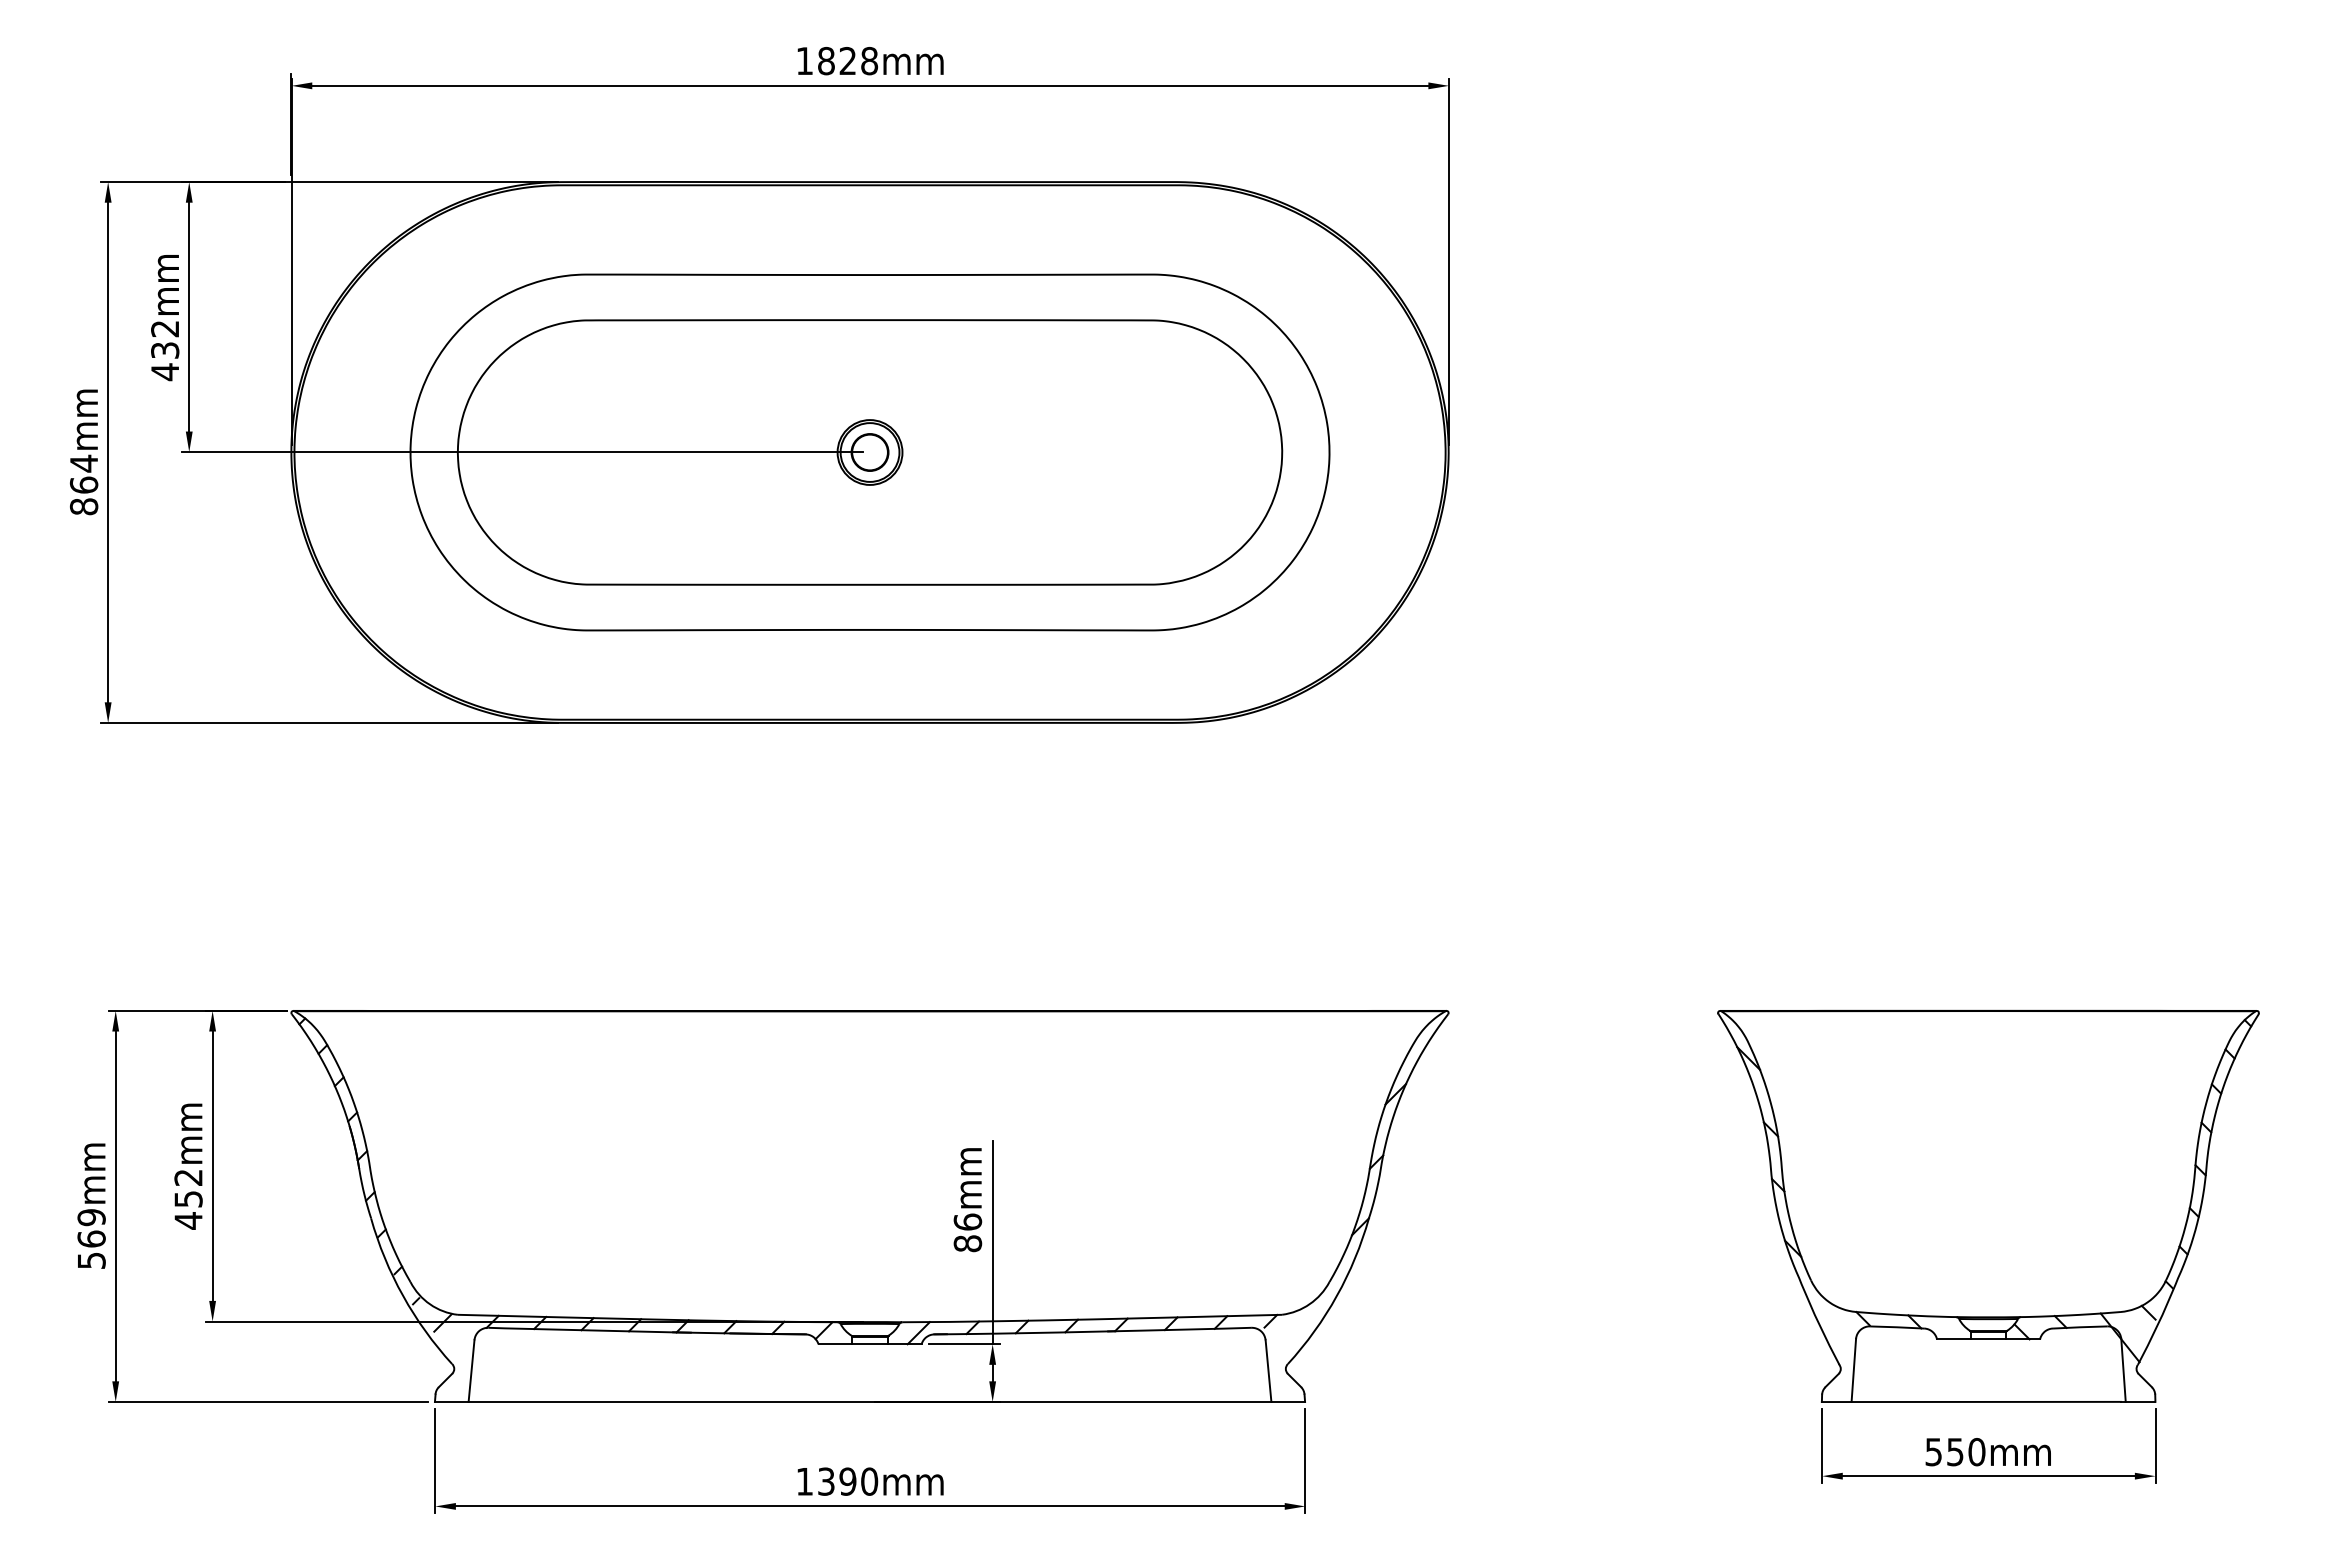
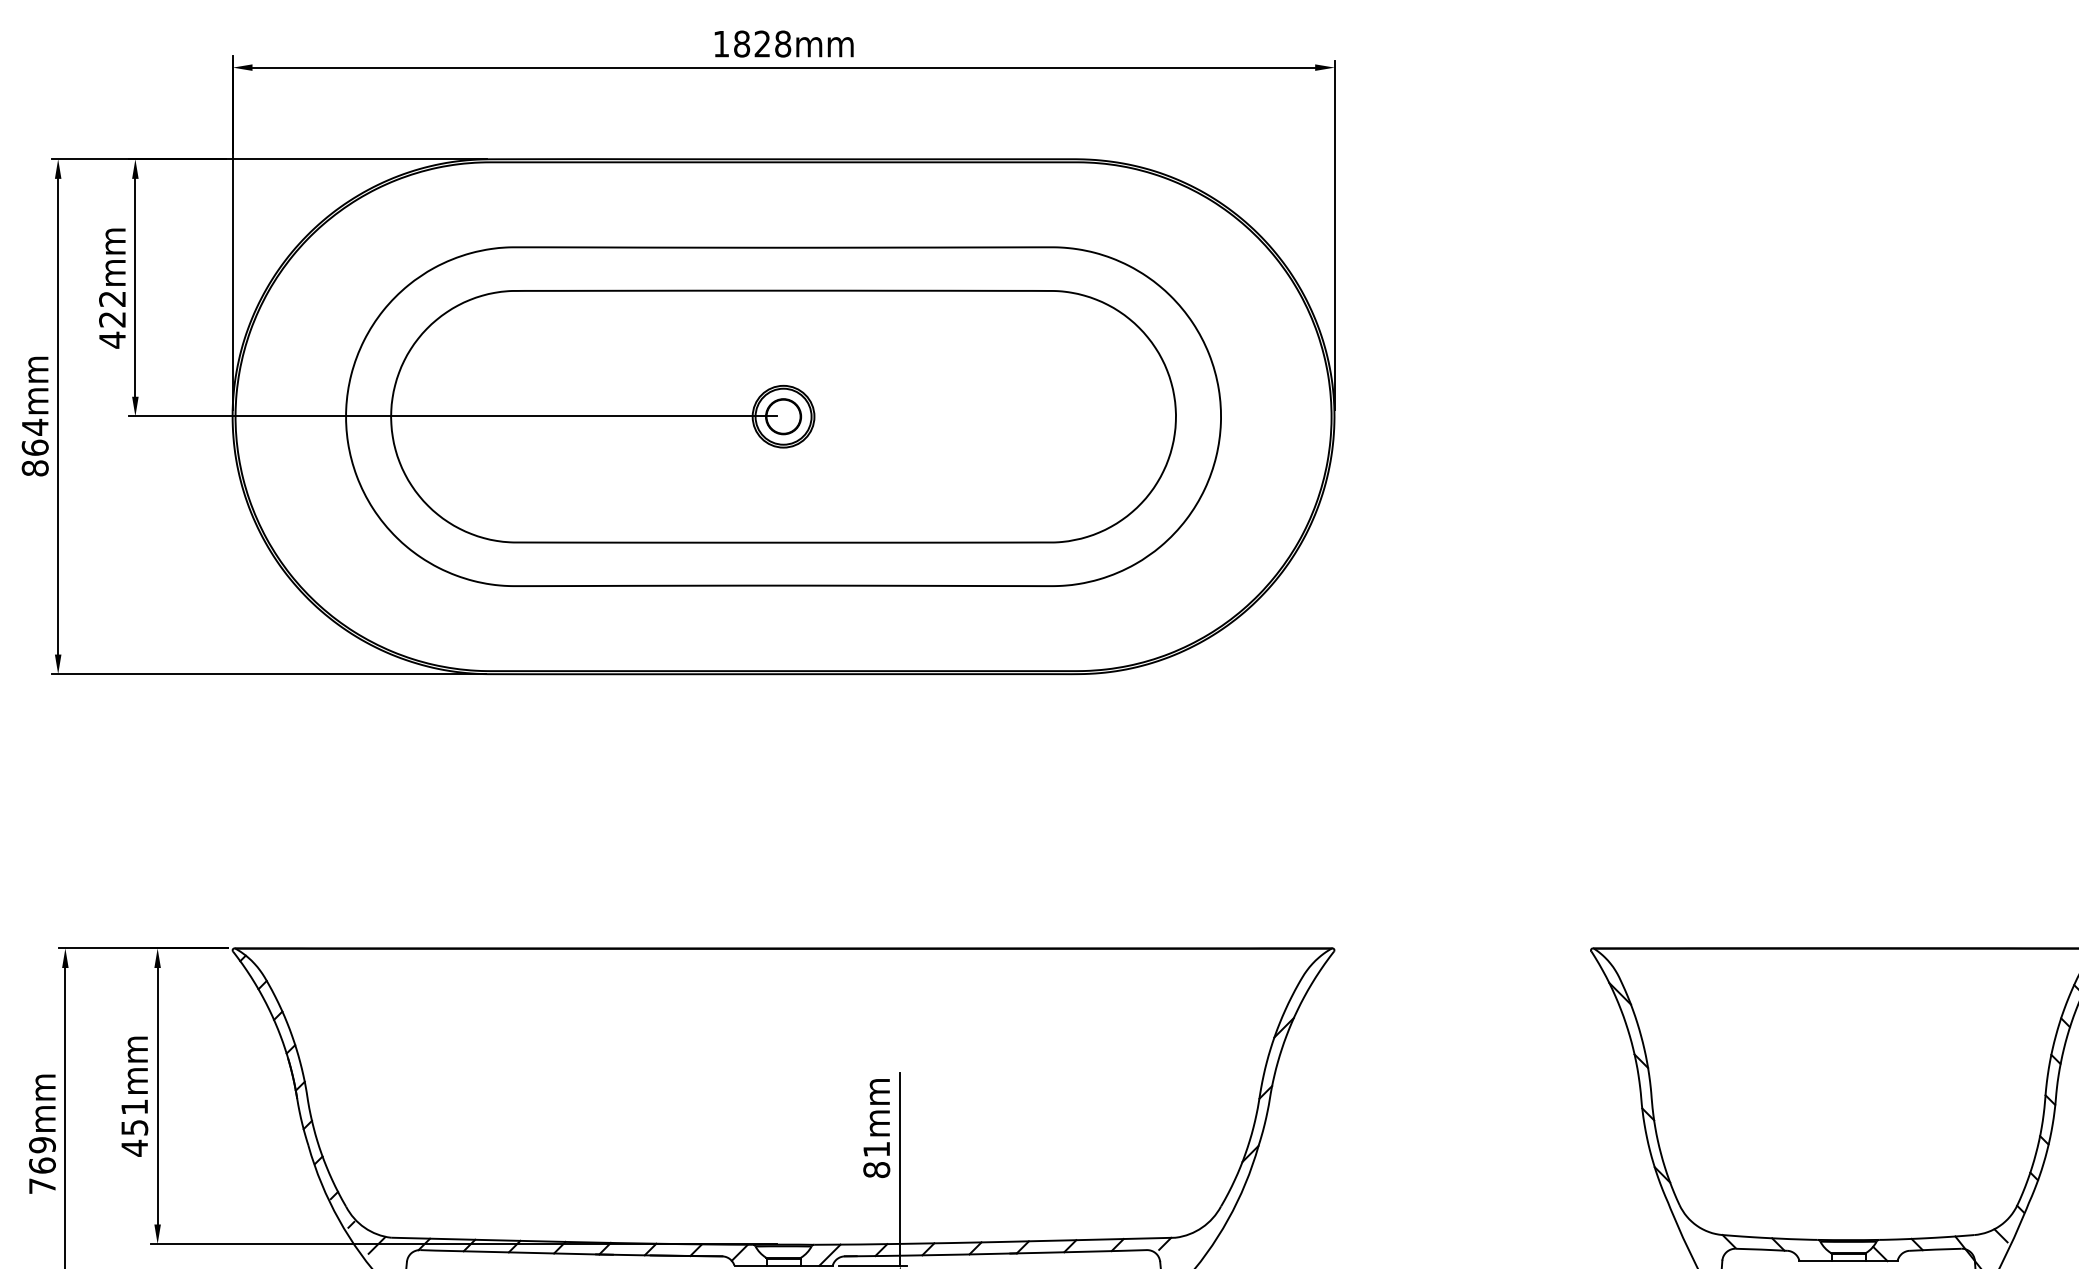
text: (165, 350) -> (112, 319), 432mm -> 422mm
text: (188, 1177) -> (134, 1106), 452mm -> 451mm
text: (967, 1221) -> (876, 1148), 86mm -> 81mm
text: (91, 1260) -> (42, 1186), 569mm -> 769mm

